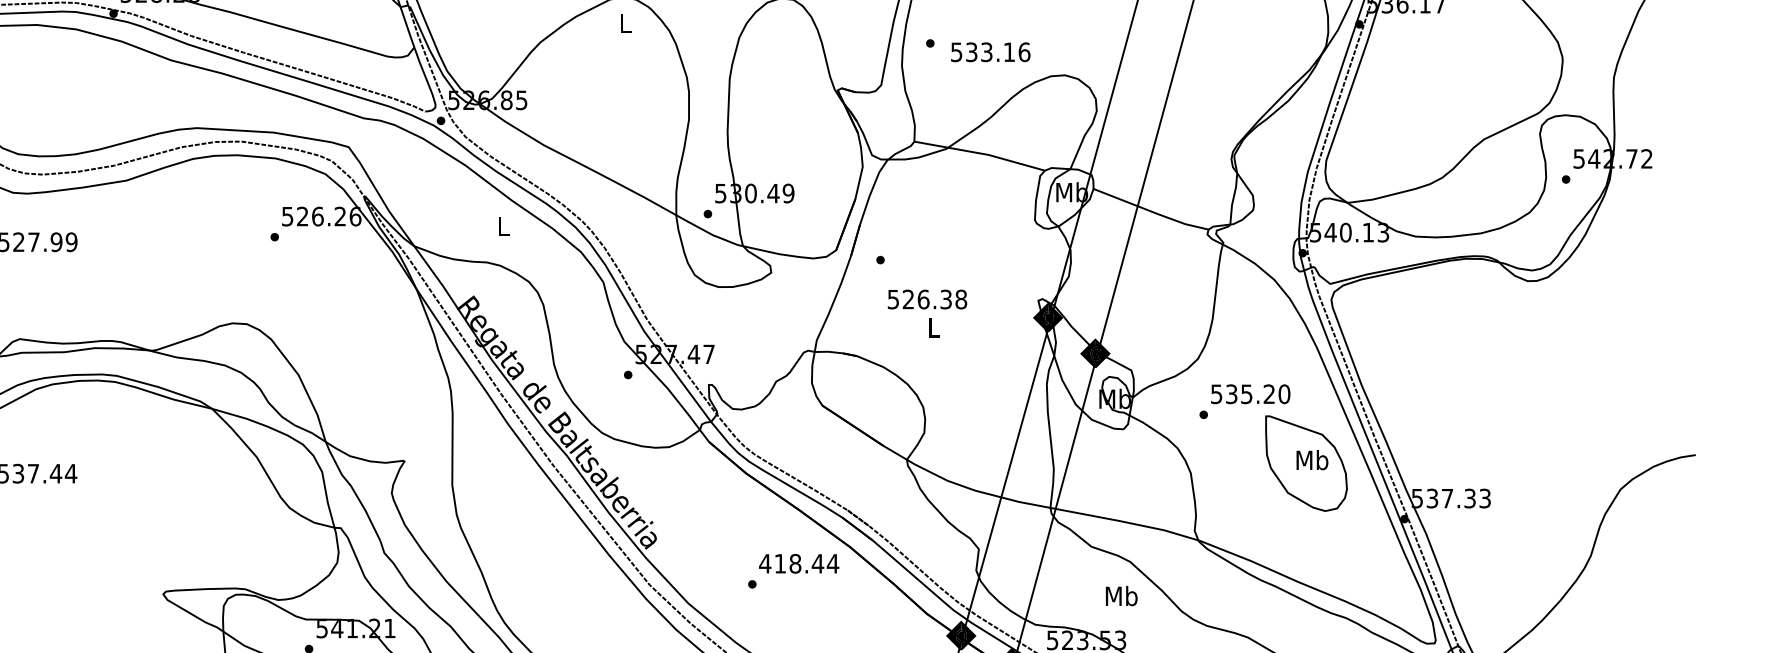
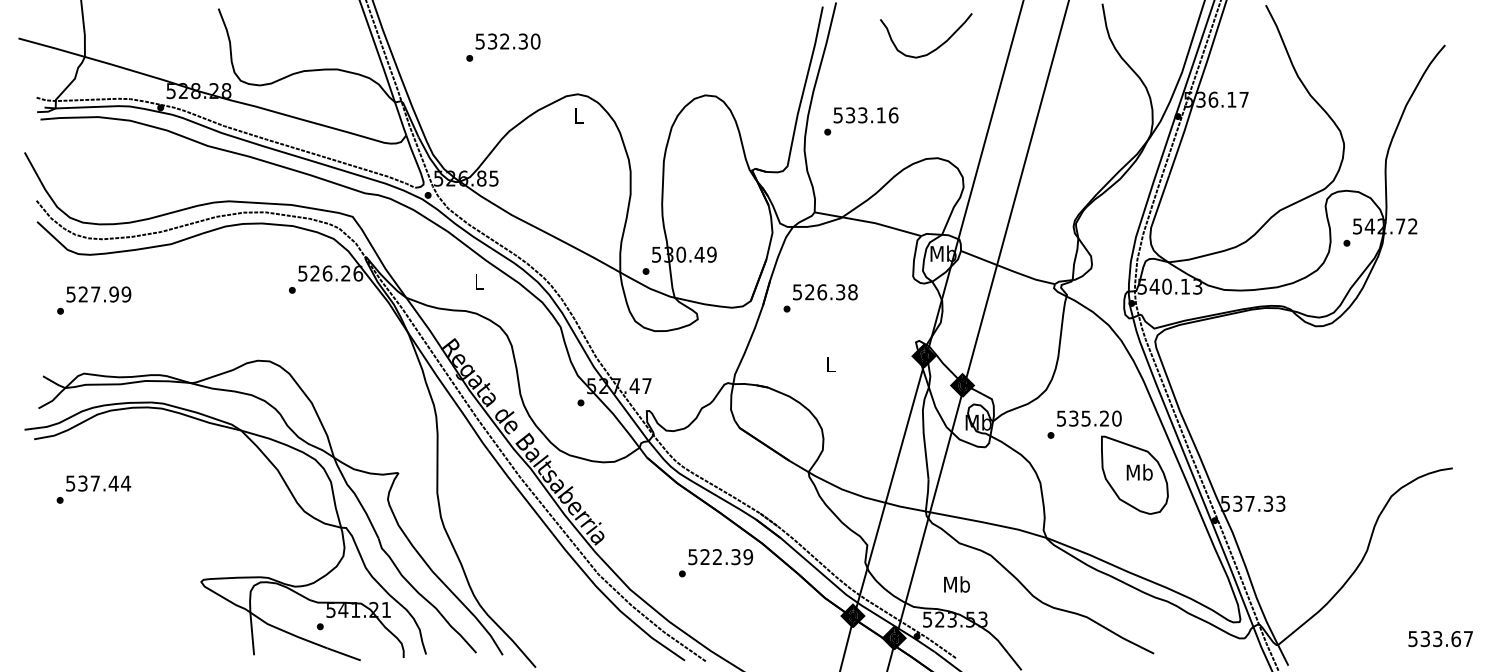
text: (990, 52) -> (865, 115), moved
text: (927, 299) -> (825, 292), moved
text: (799, 564) -> (720, 557), 418.44 -> 522.39
text: (1121, 596) -> (956, 584), moved

